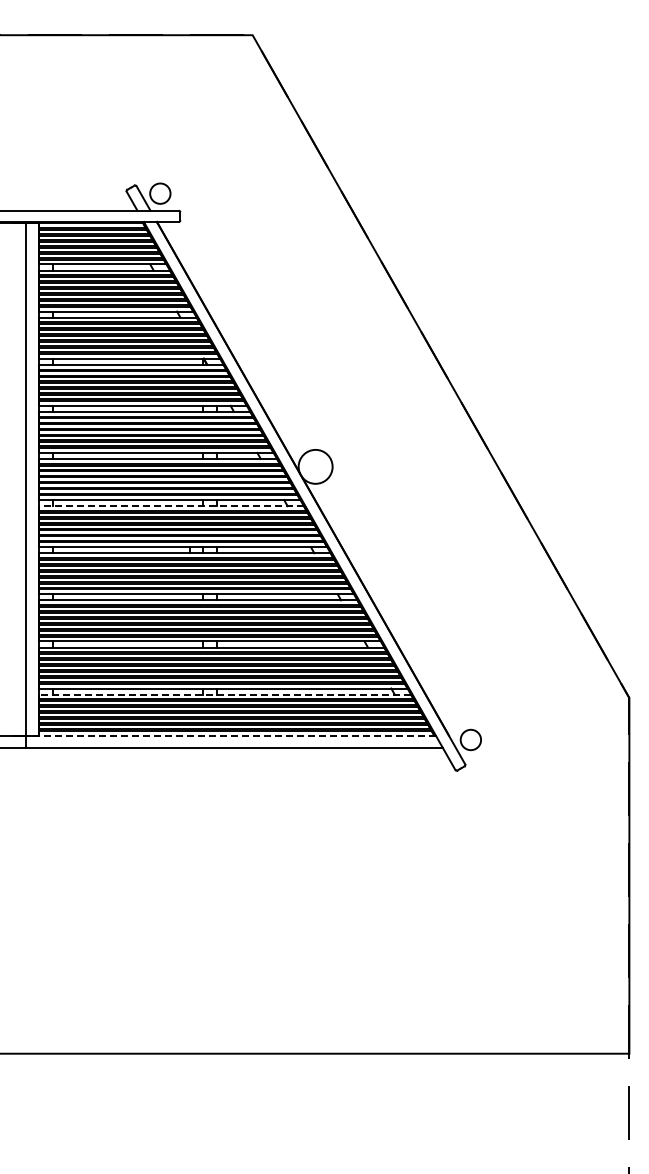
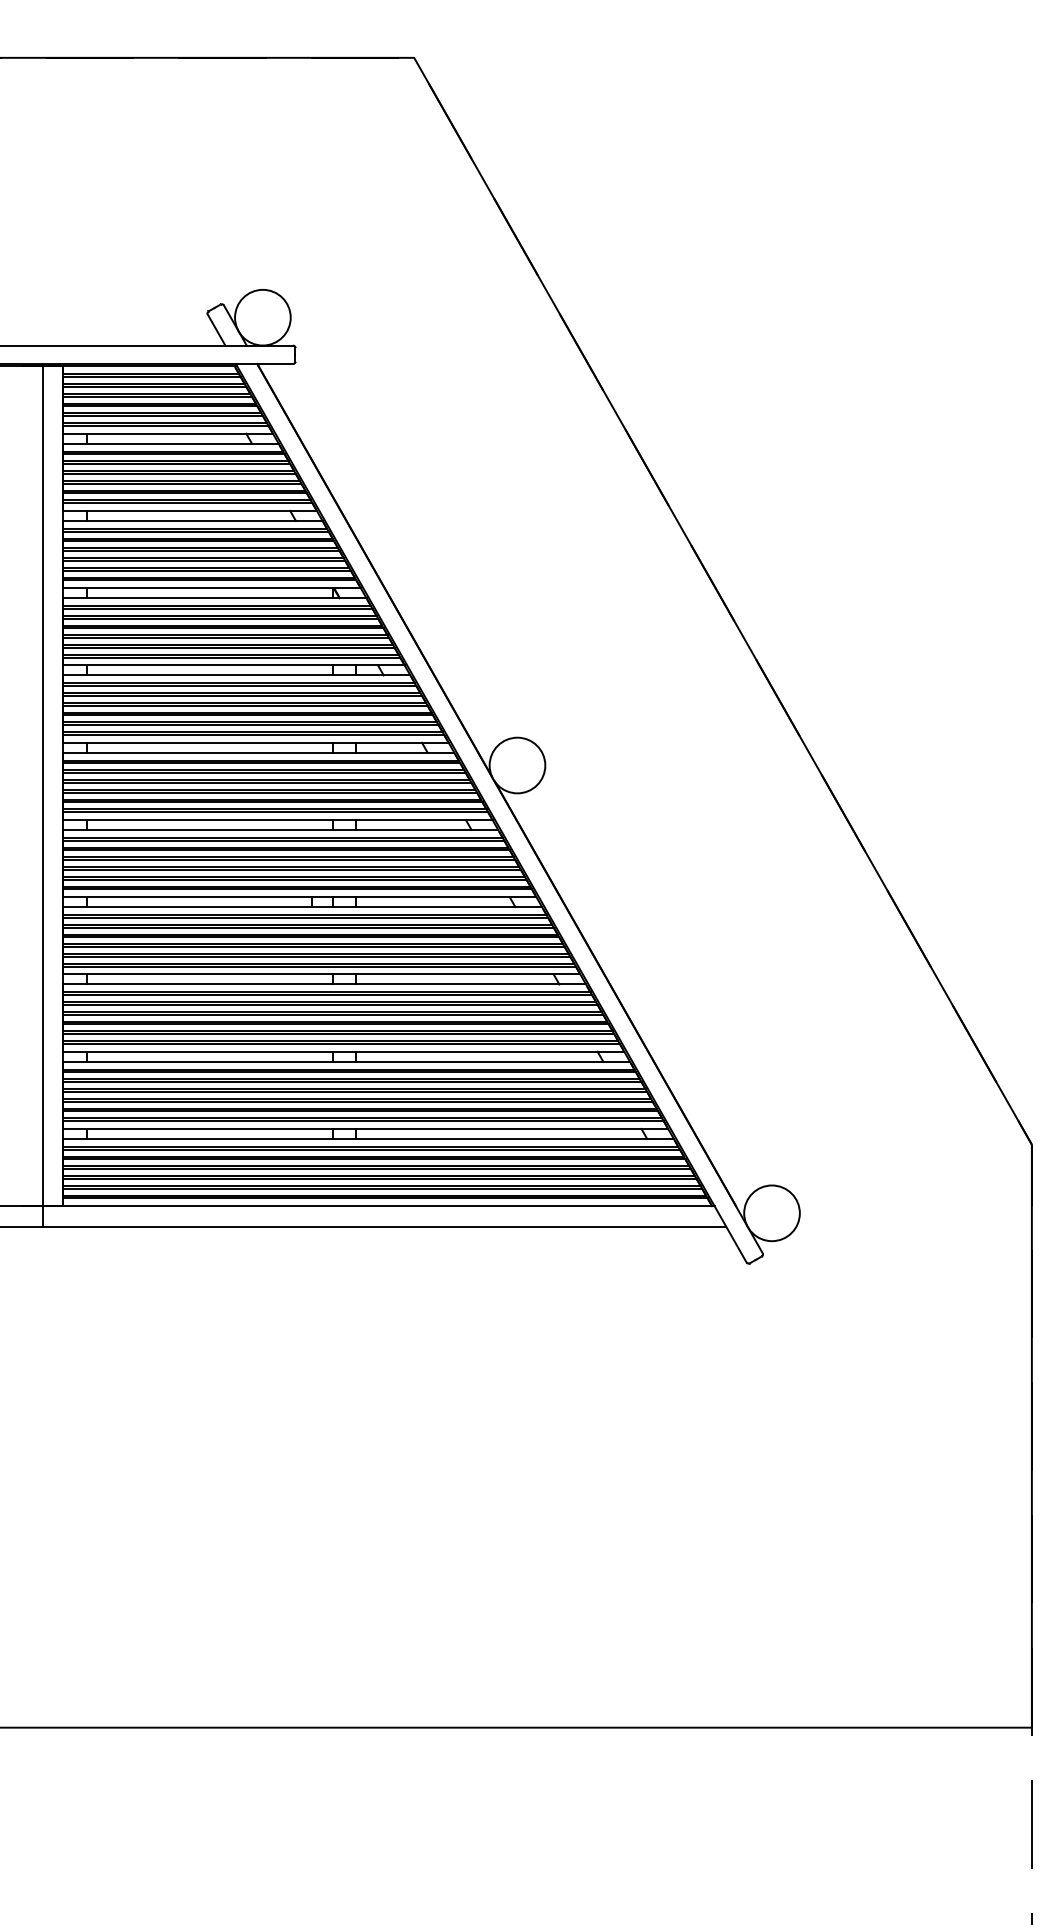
circle: (160, 193) -> (263, 317), size x1.67
line: (171, 506) -> (281, 830), dashed -> solid
line: (224, 694) -> (368, 1138), dashed -> solid
line: (230, 735) -> (377, 1205), dashed -> solid
circle: (470, 739) -> (771, 1212), size x1.67

